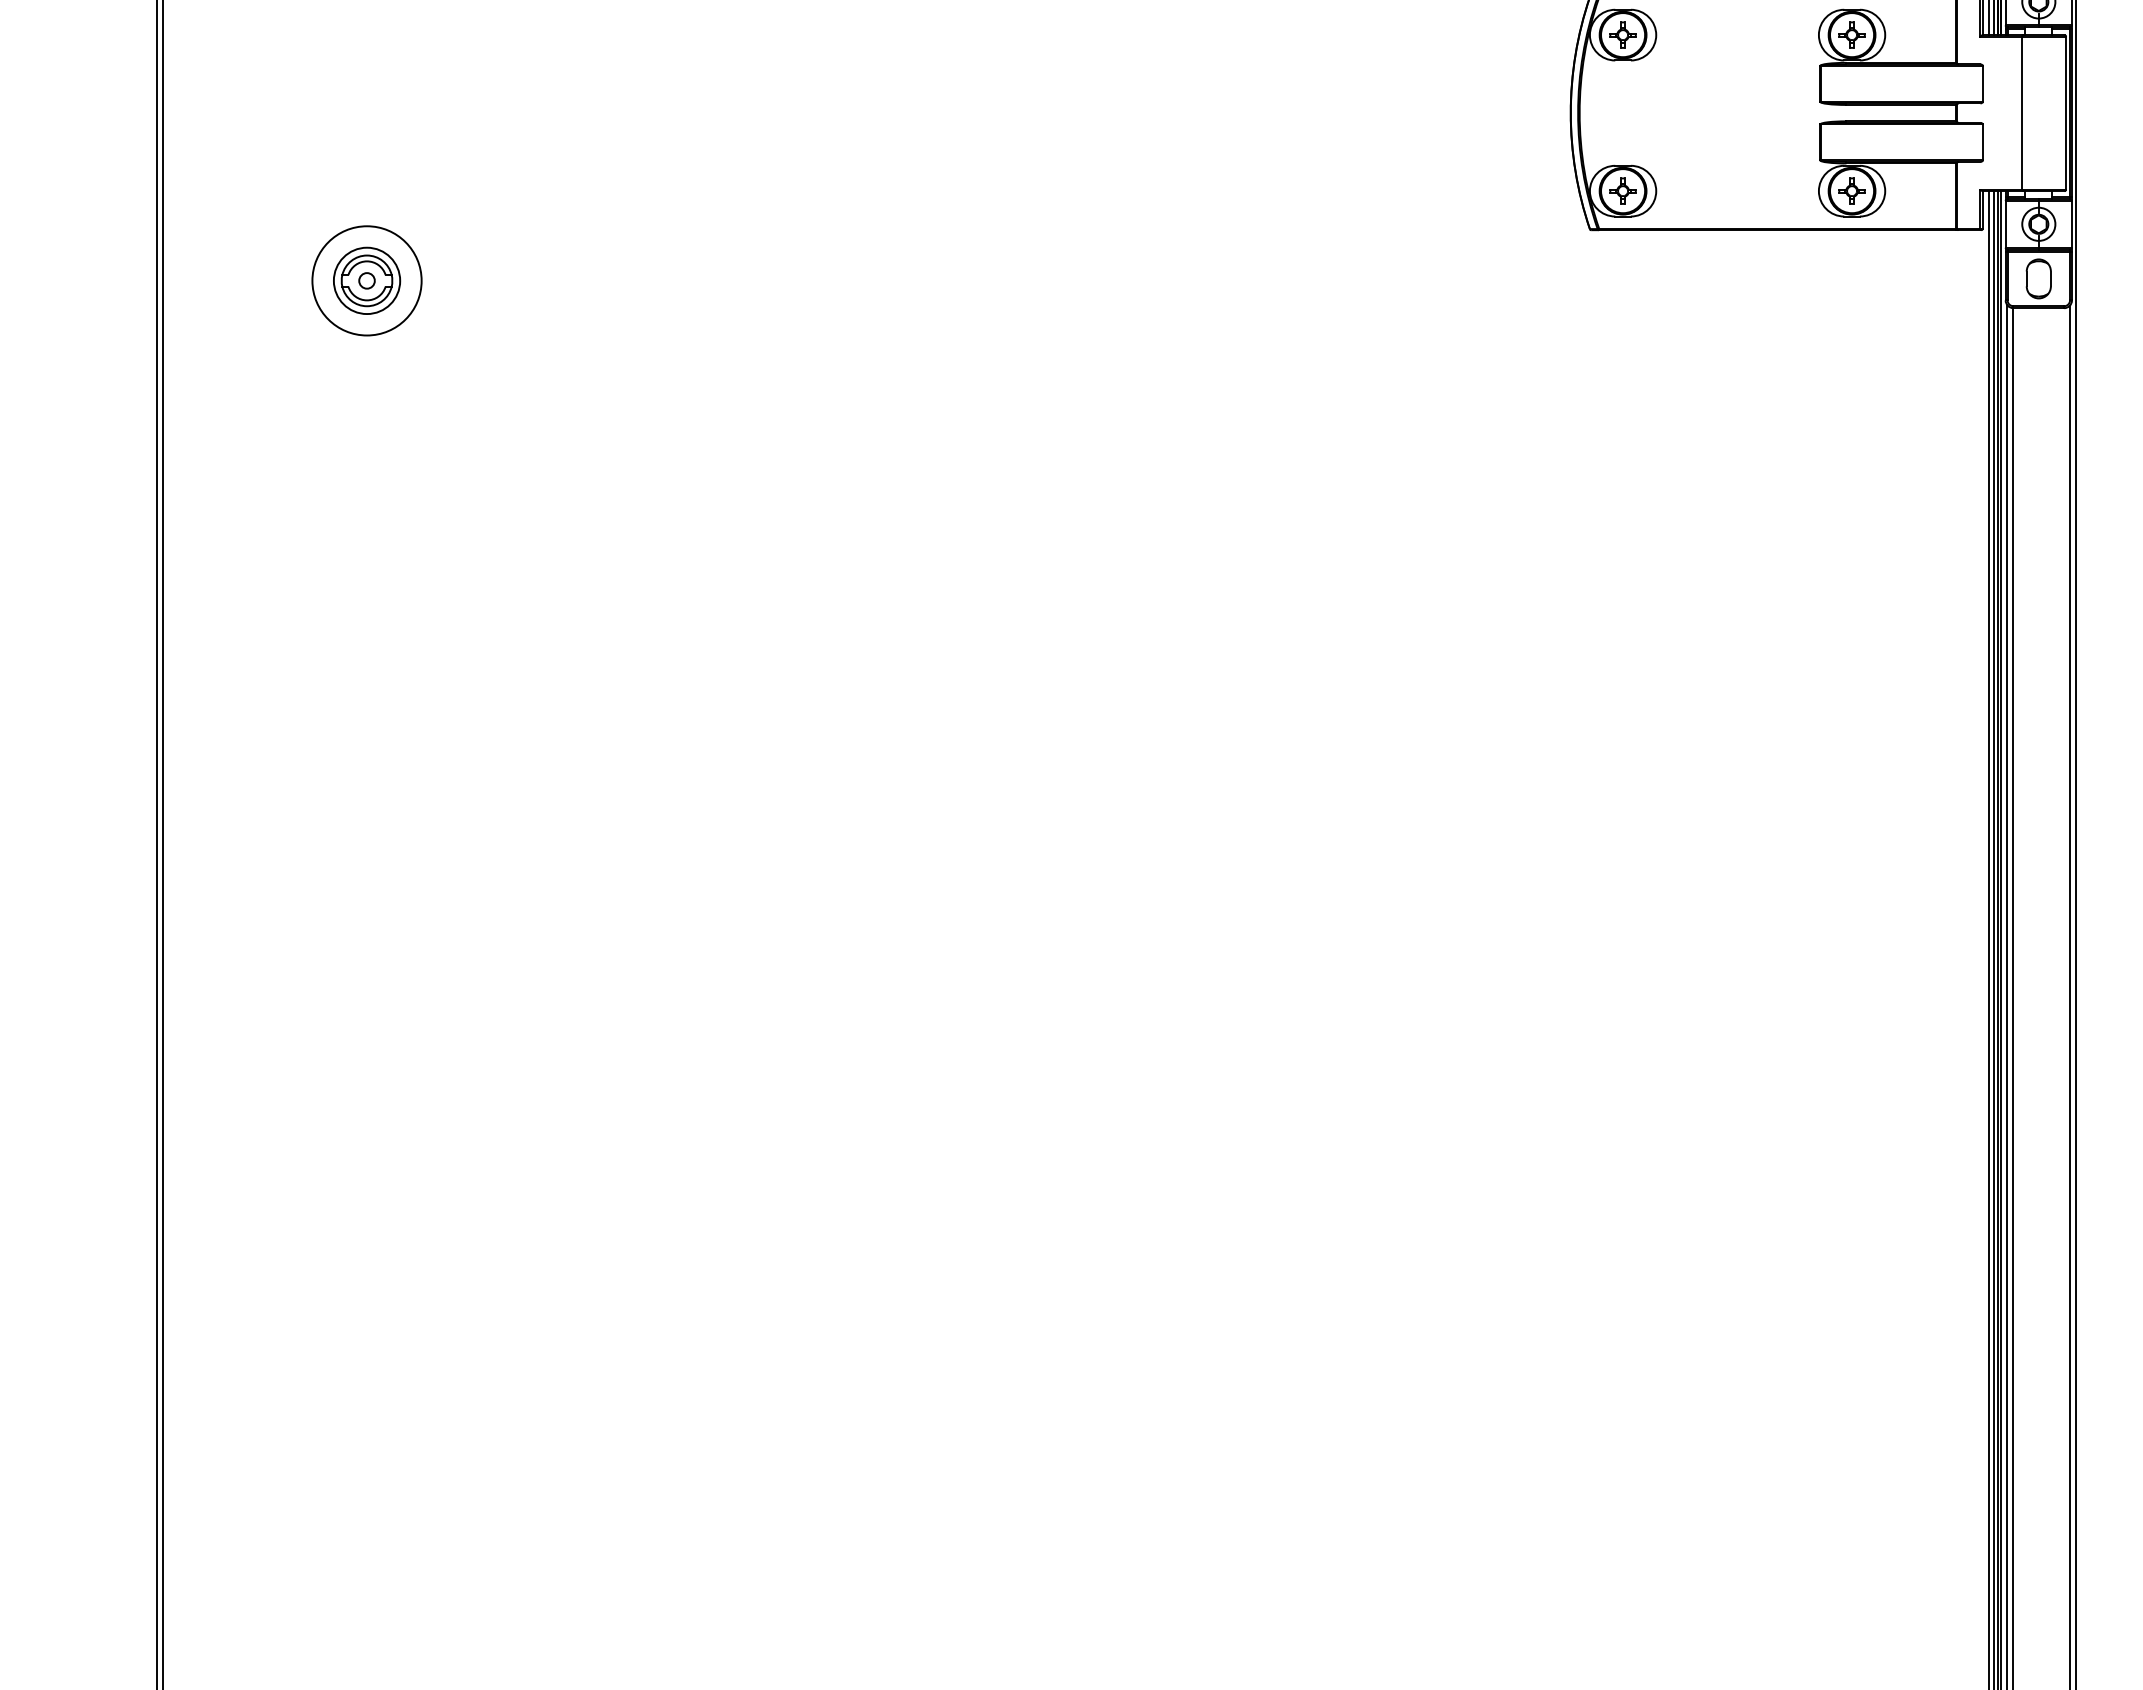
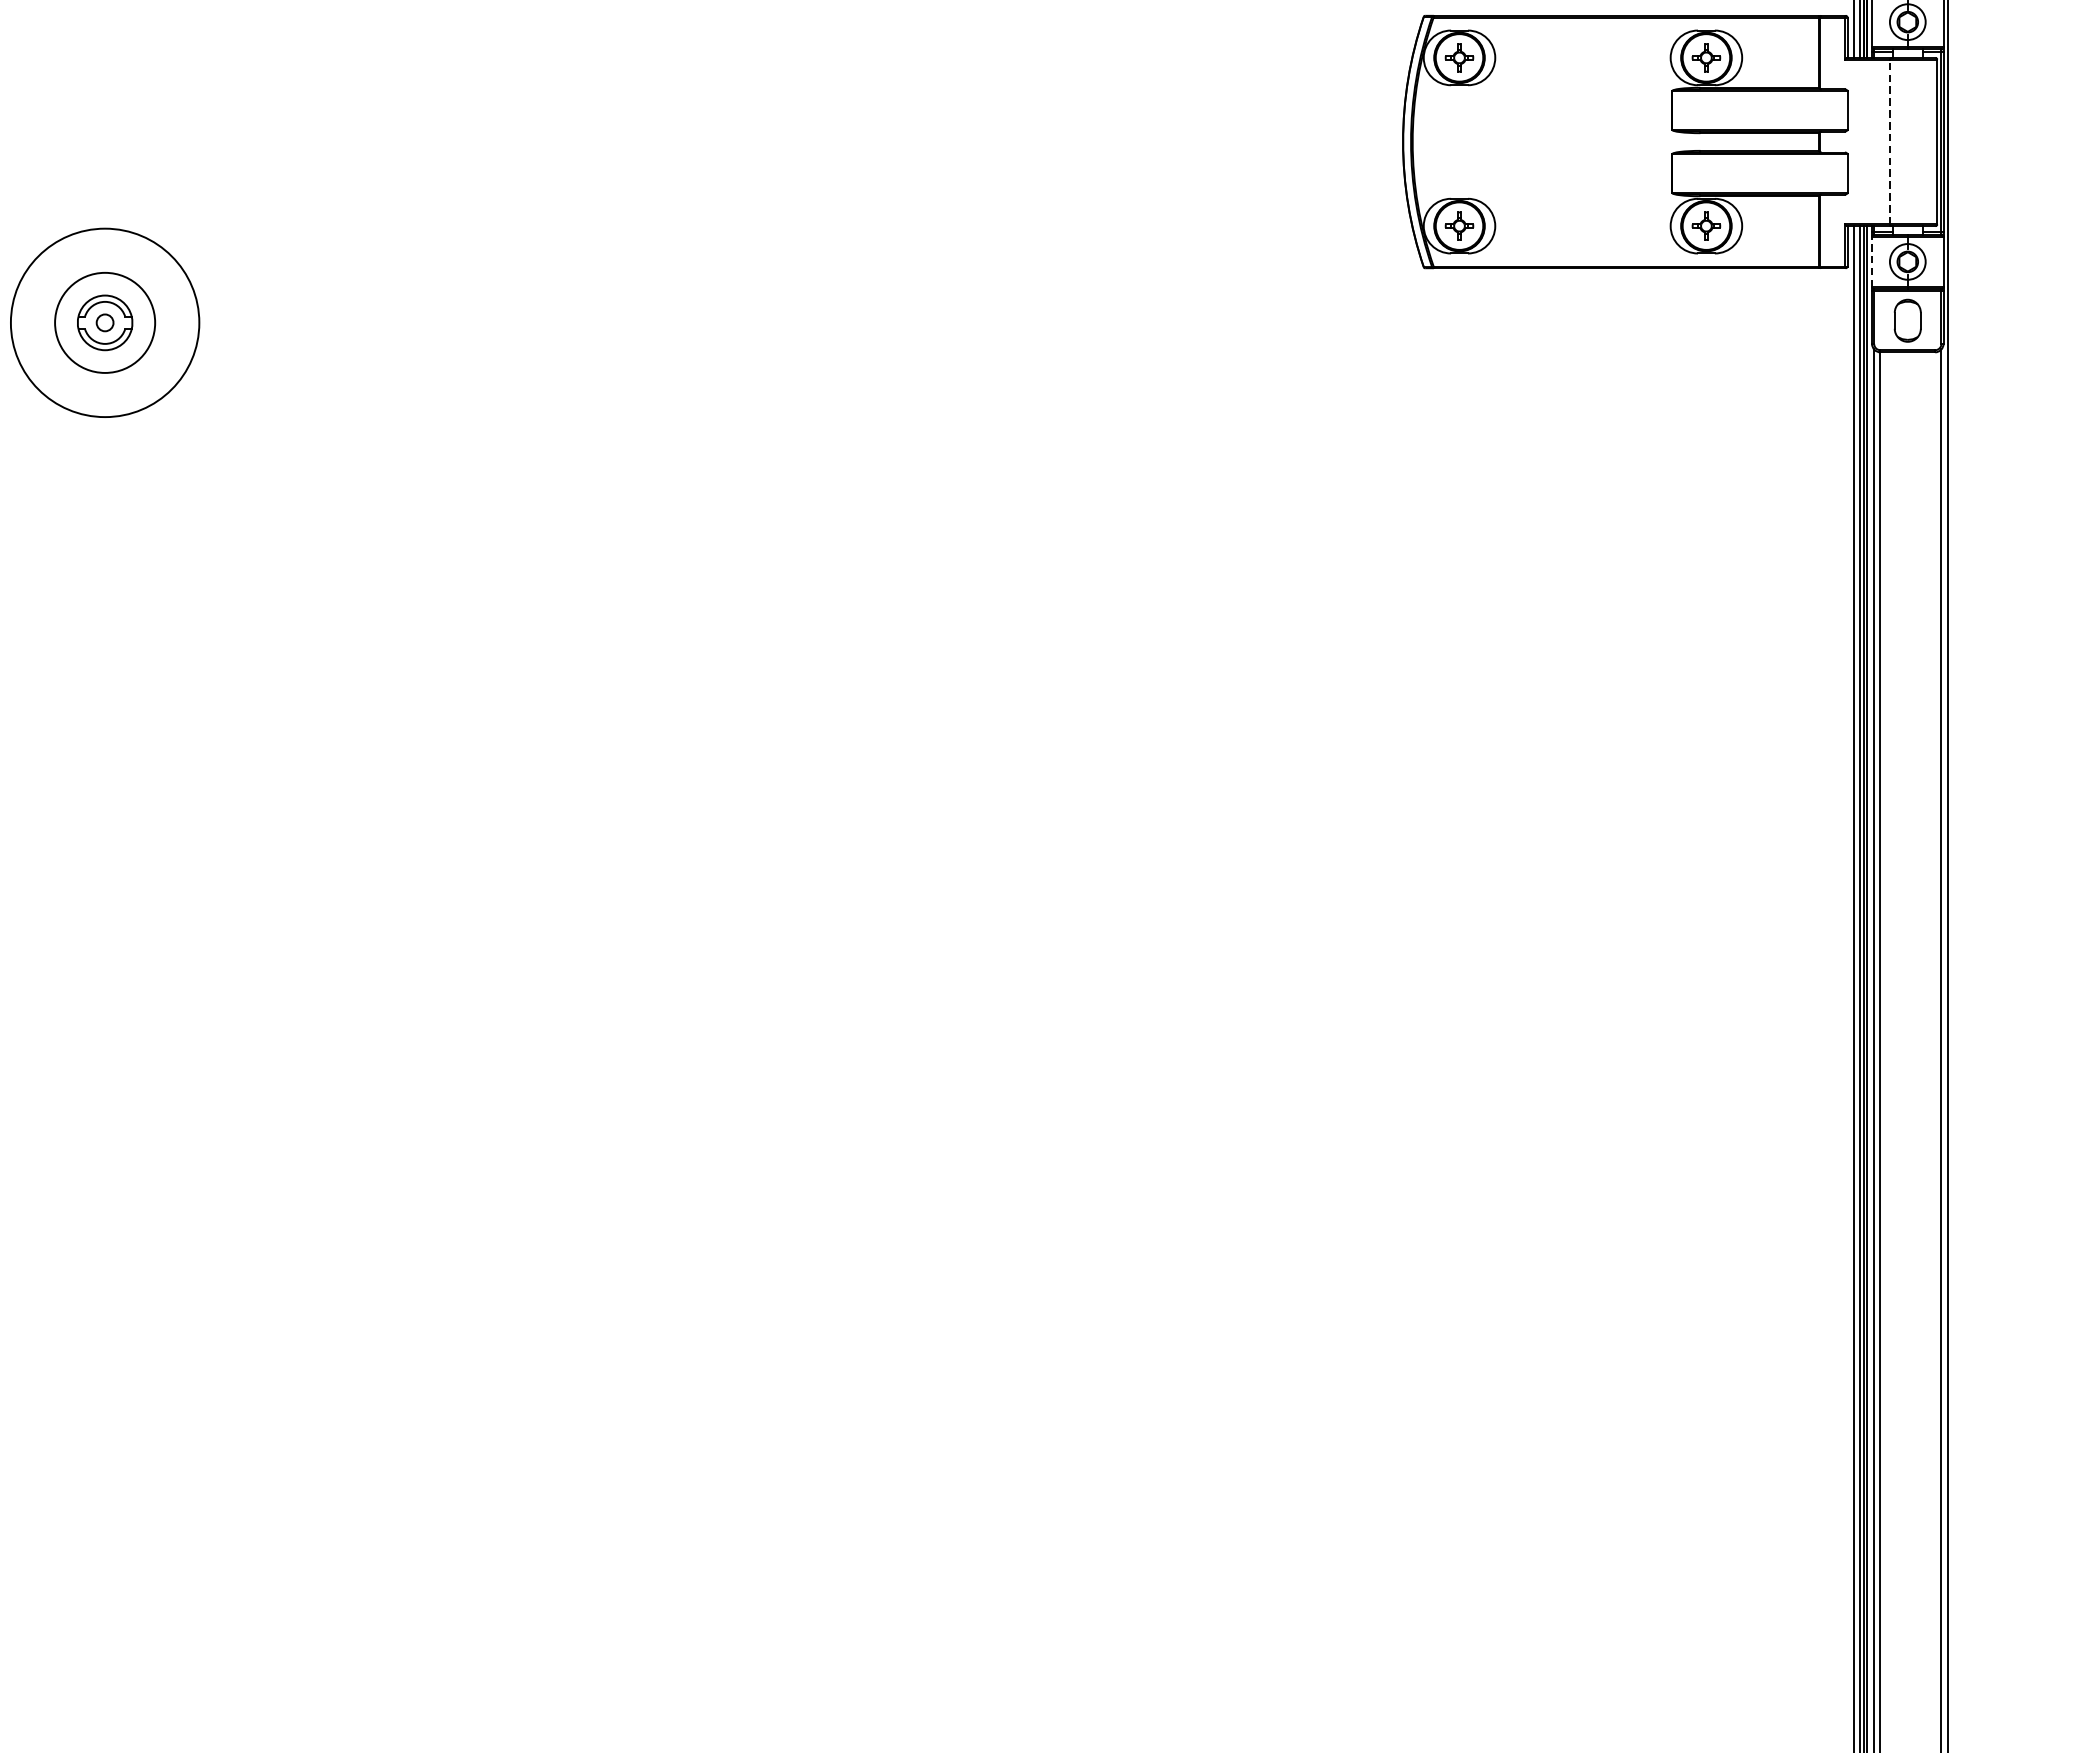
line: (2022, 112) -> (1890, 141), solid -> dashed
line: (2005, 223) -> (1871, 261), solid -> dashed
circle: (366, 280) -> (104, 322), size x1.4
circle: (366, 280) -> (104, 322), size x1.6

